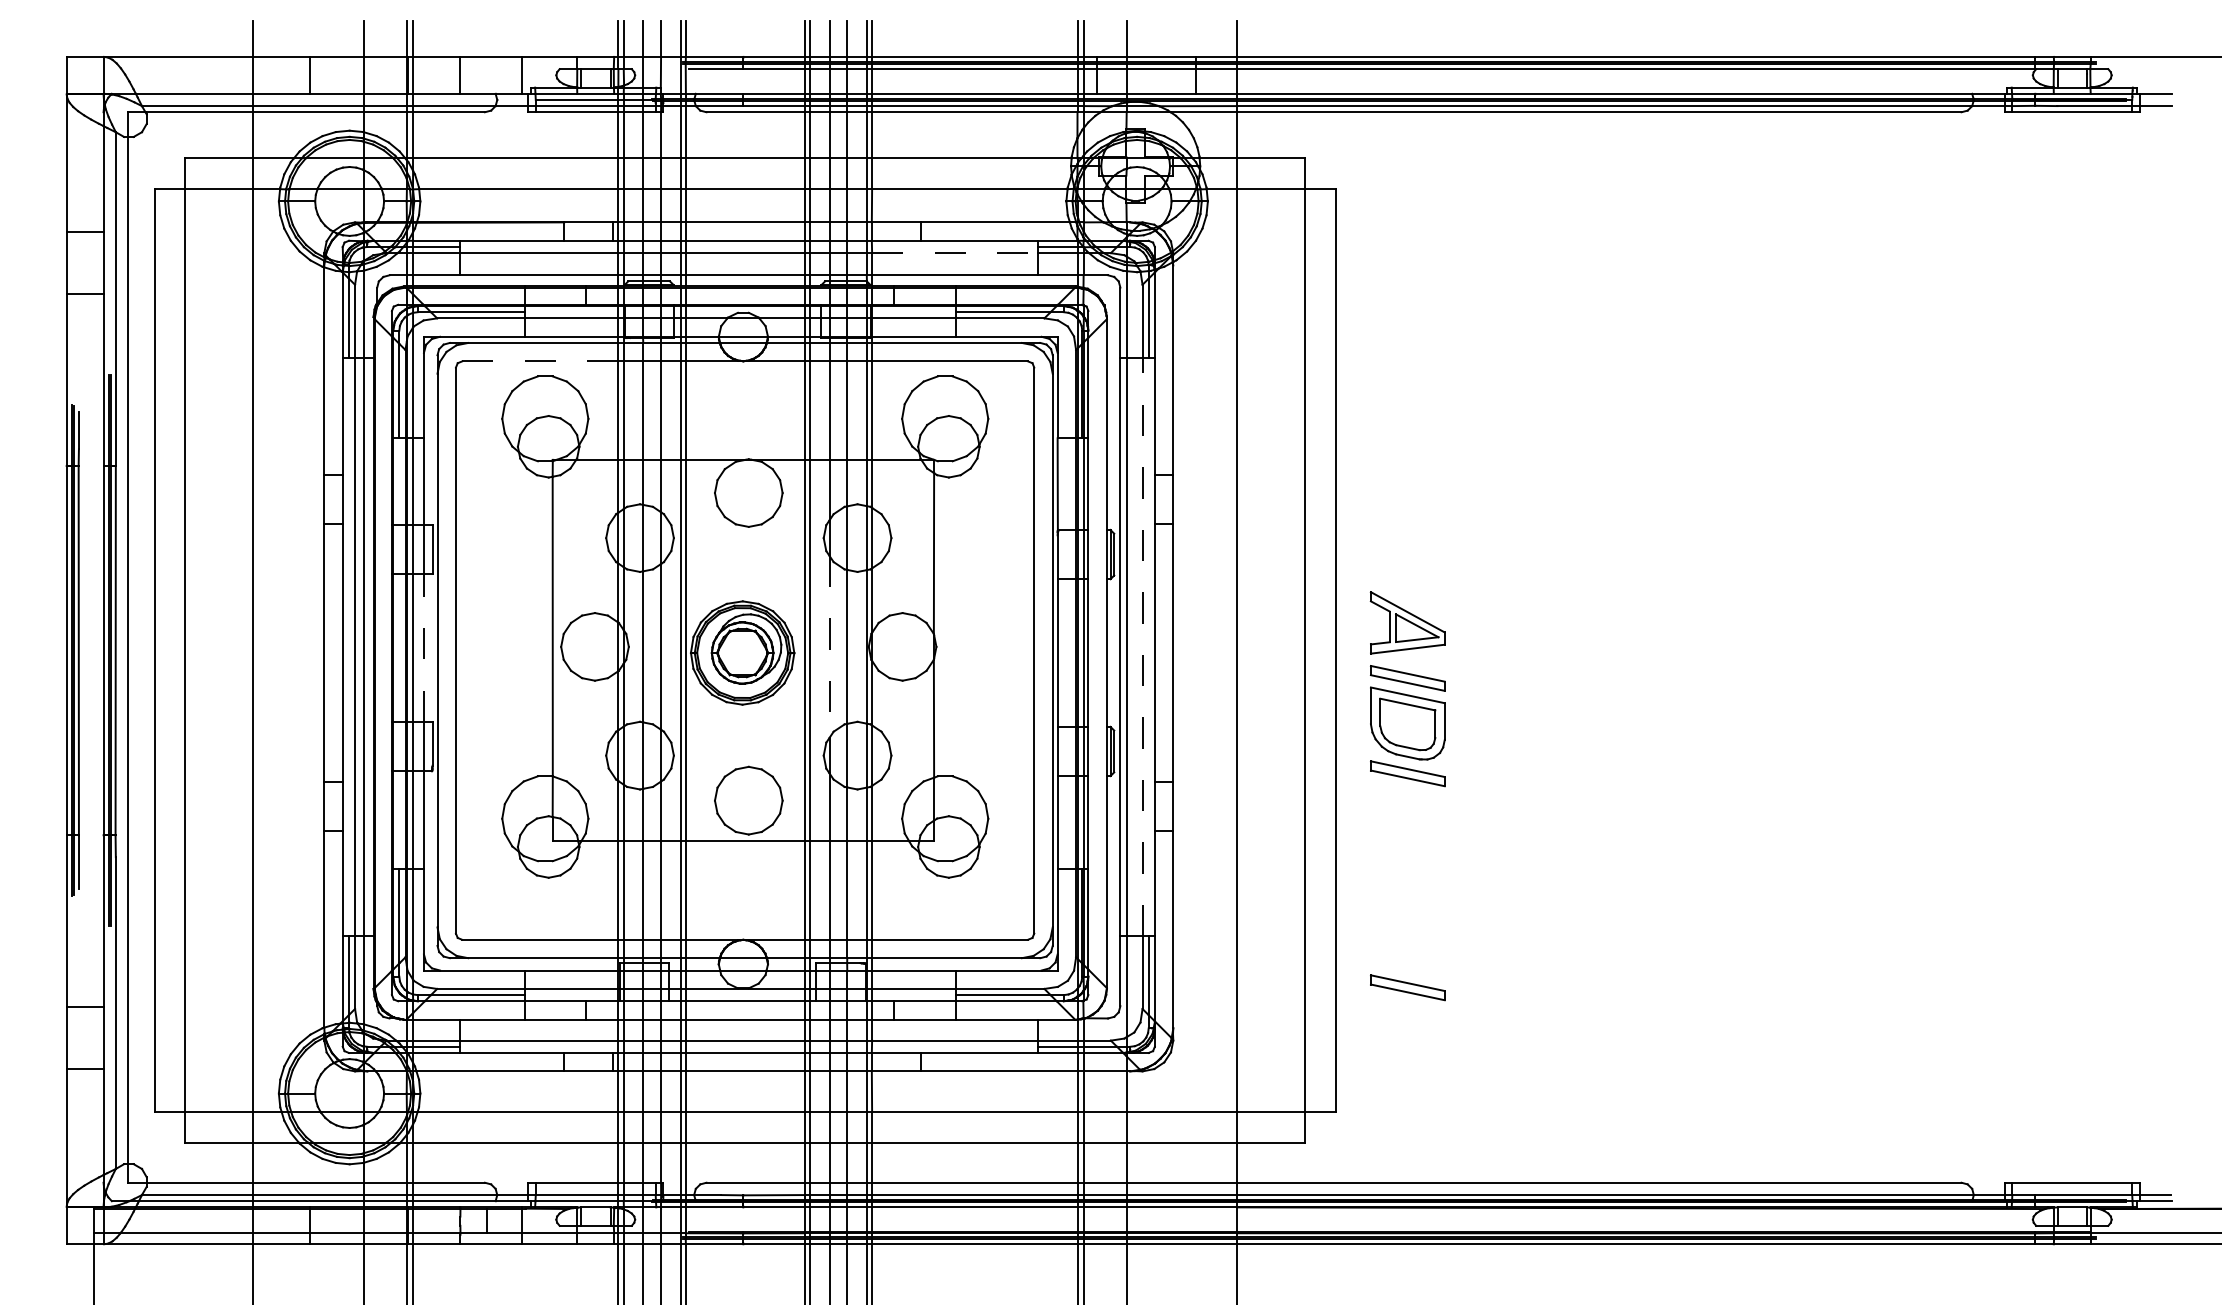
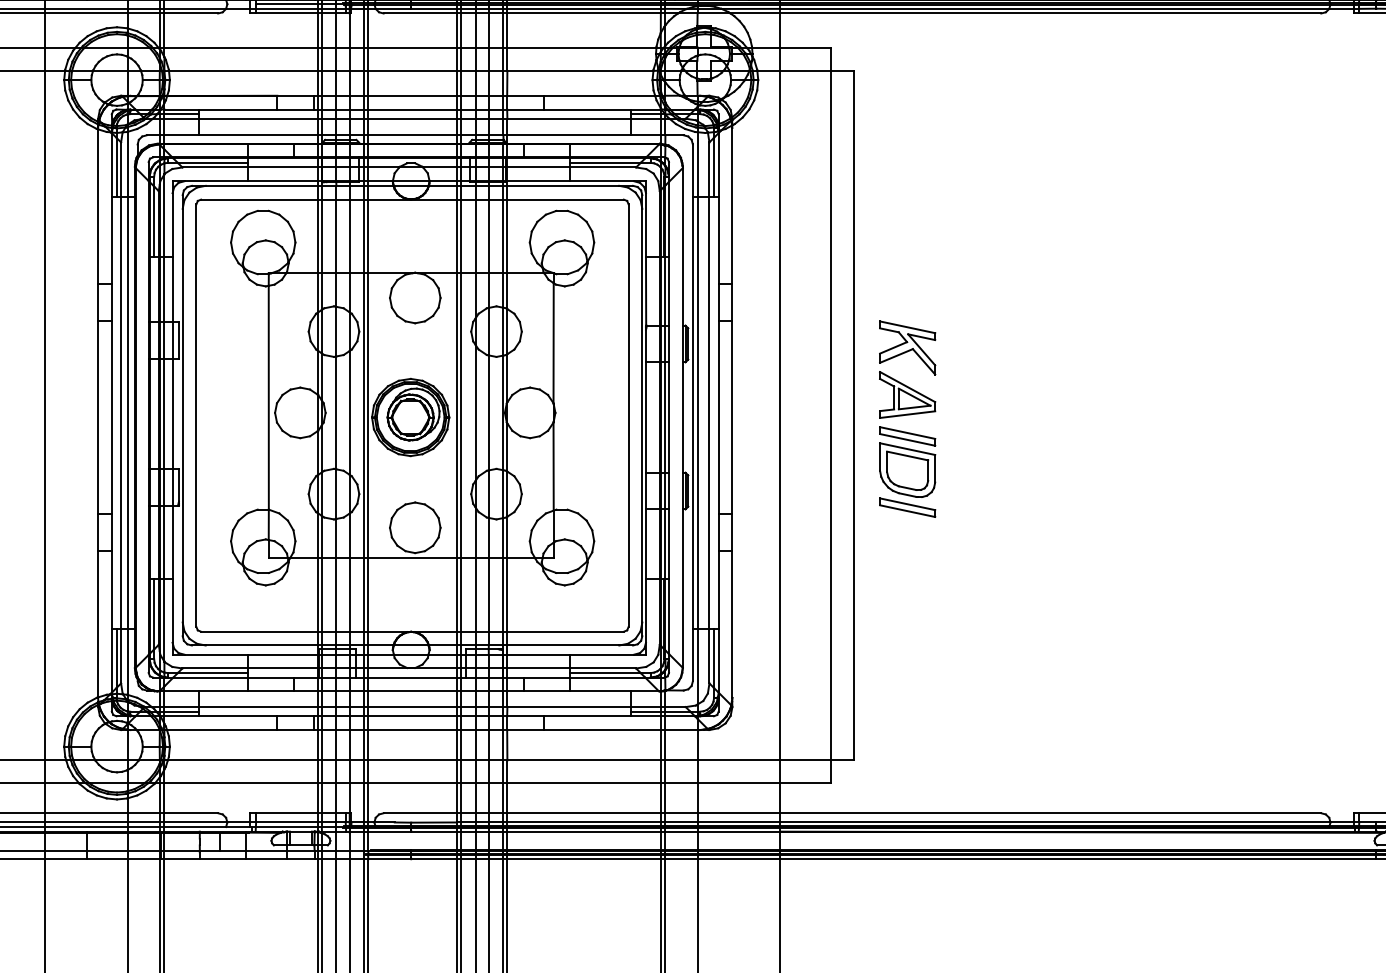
line: (955, 253) -> (569, 119), dashed -> solid
line: (540, 361) -> (259, 199), dashed -> solid
part: (1407, 559) -> (907, 347), added
line: (1142, 646) -> (709, 412), dashed -> solid
line: (829, 647) -> (475, 413), dashed -> solid
line: (423, 648) -> (172, 414), dashed -> solid
part: (1407, 987) -> (907, 667), removed

